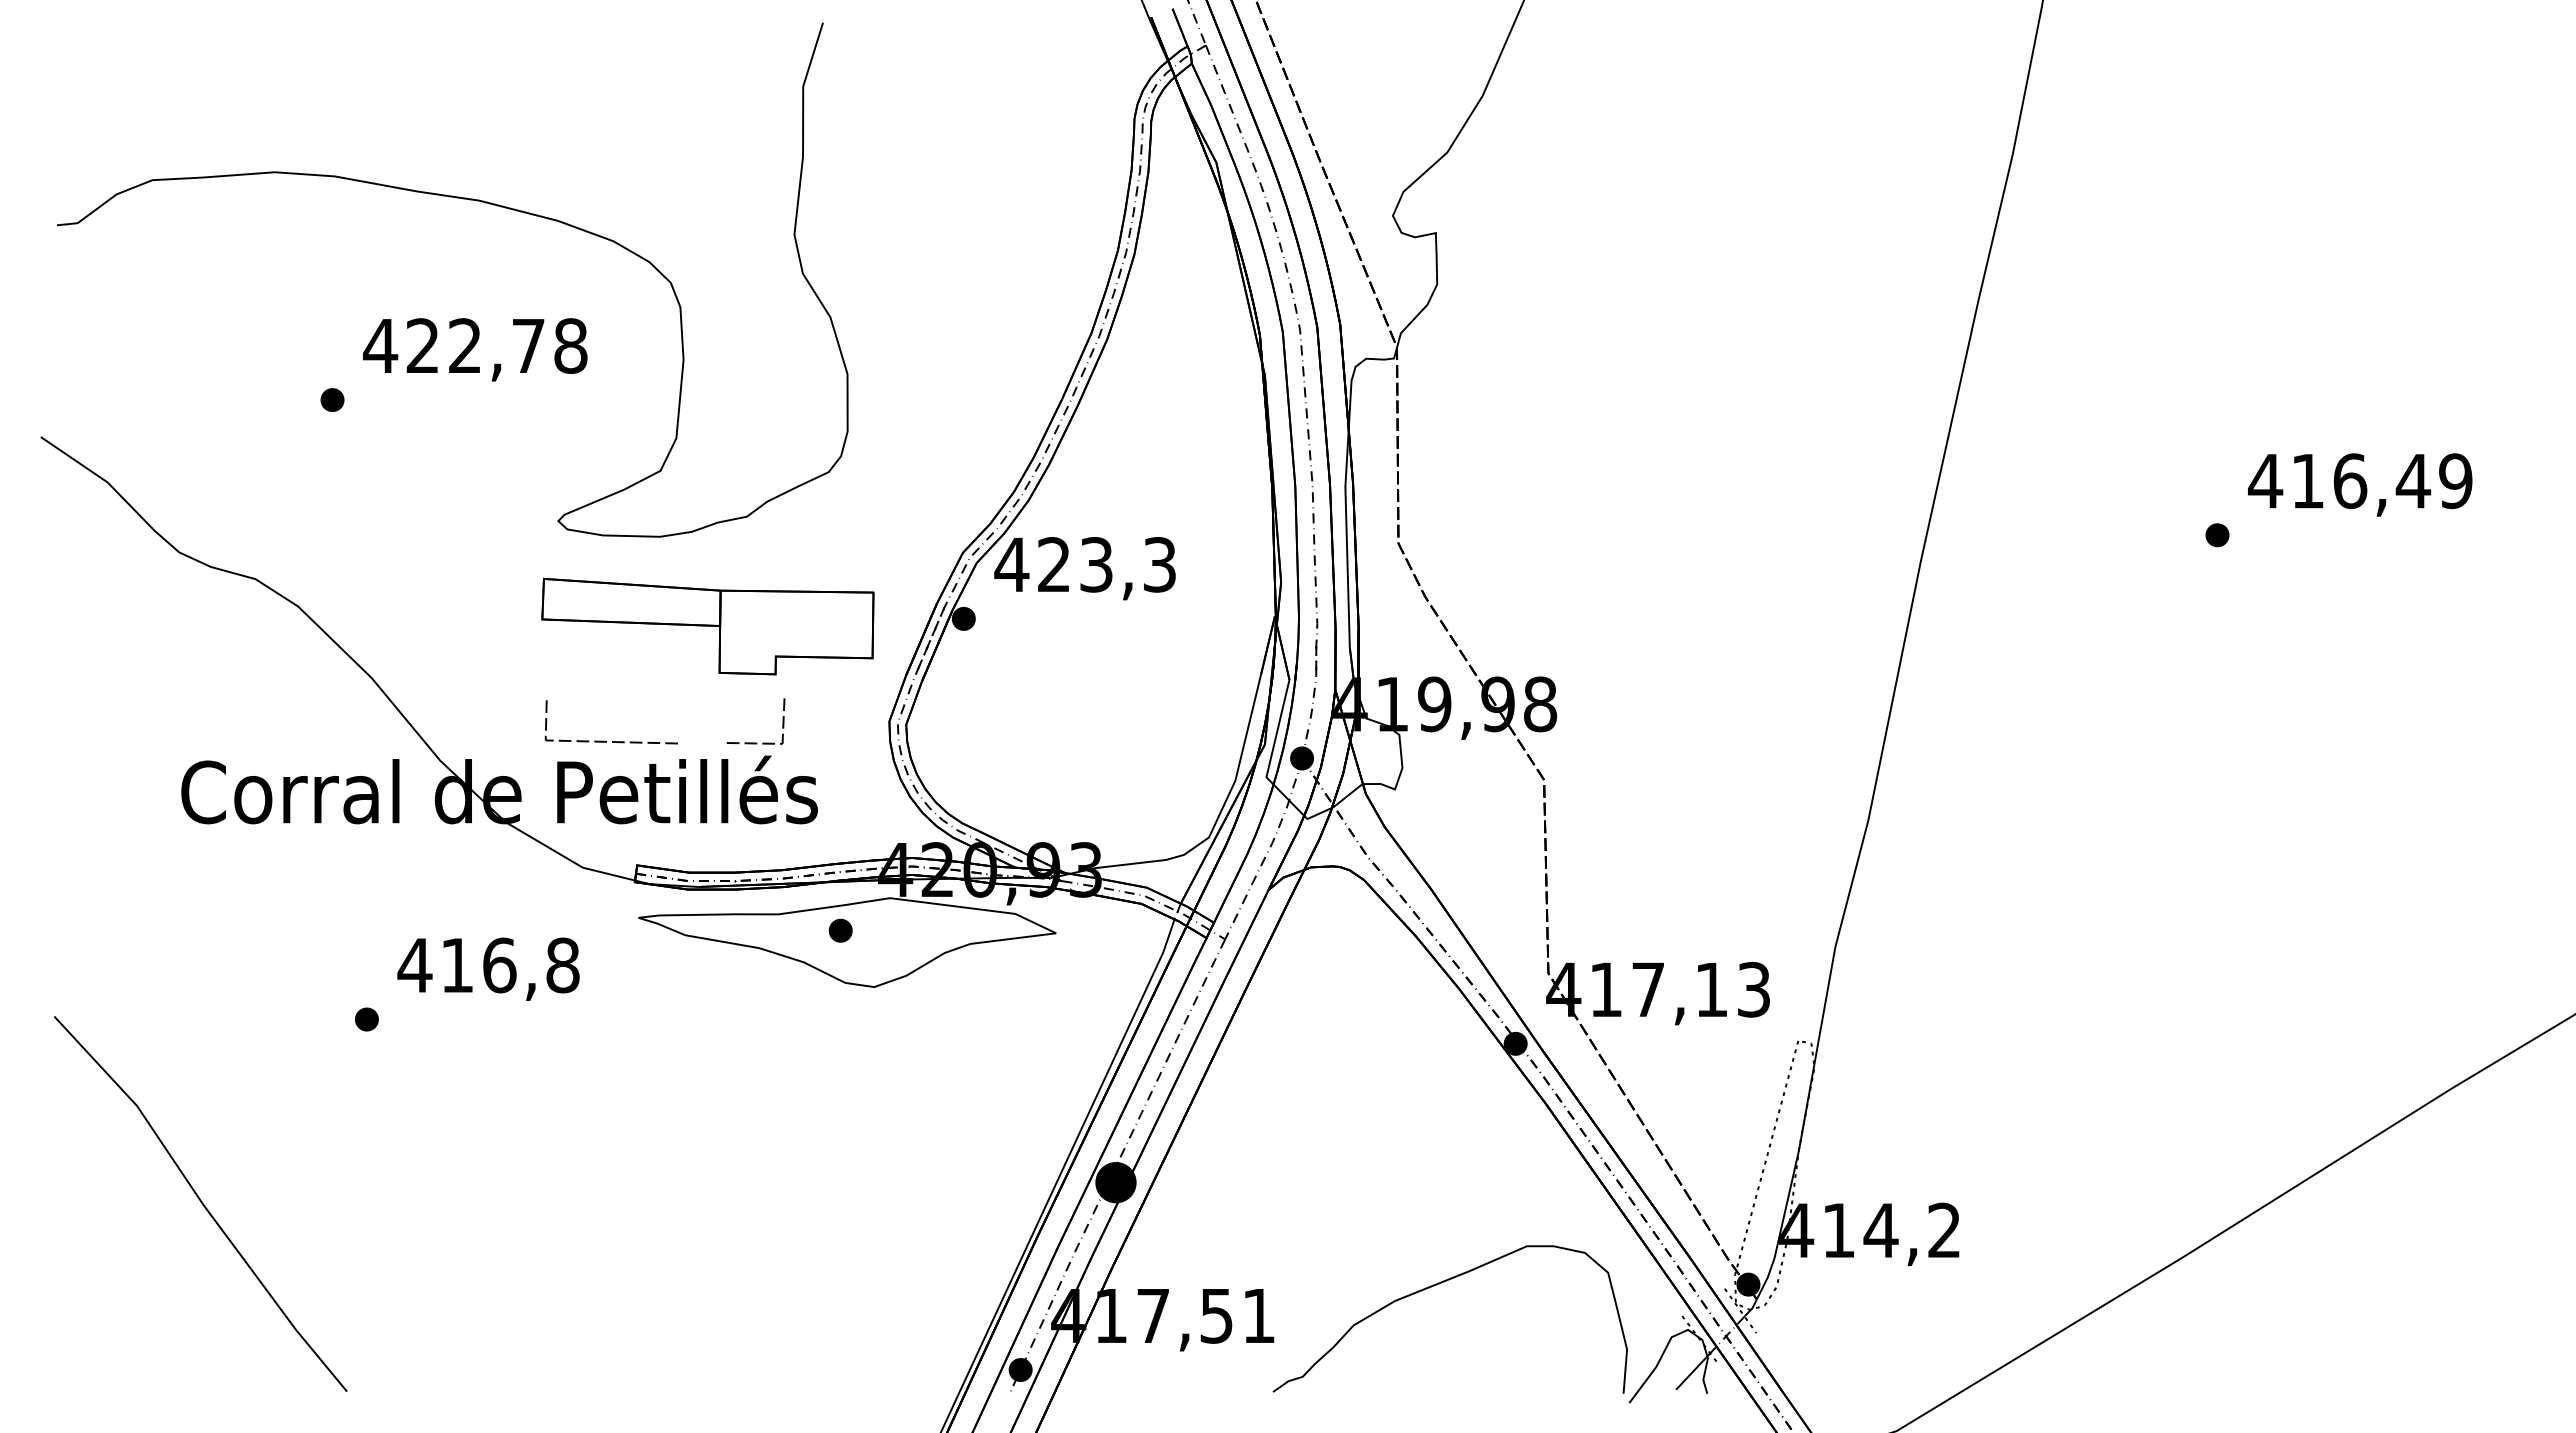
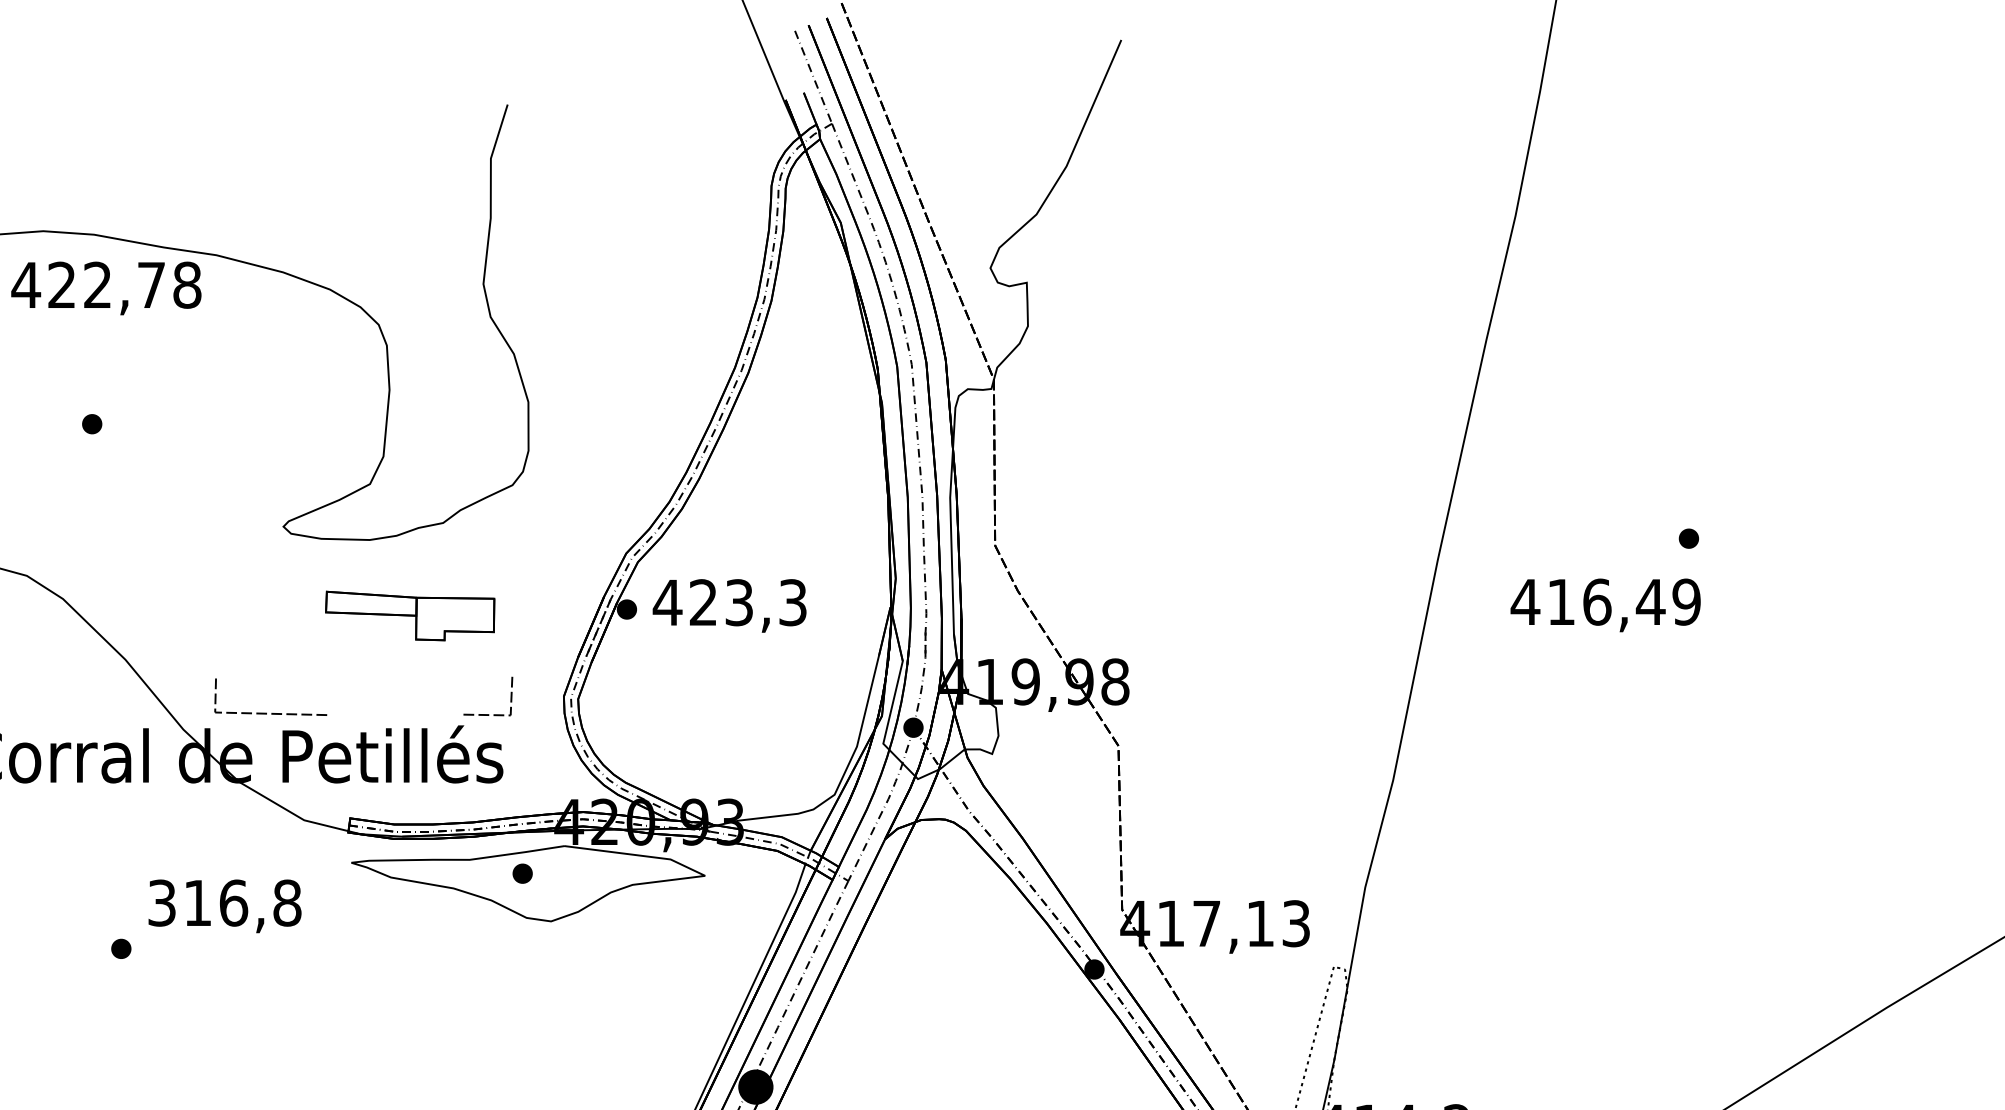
text: (475, 349) -> (106, 288), moved
text: (2360, 484) -> (1605, 604), moved
text: (1084, 568) -> (729, 605), moved
part: (707, 626) -> (409, 615), size x0.6
line: (605, 740) -> (265, 712), moved
line: (755, 742) -> (487, 714), moved
text: (414, 965) -> (161, 903), 416,8 -> 316,8

